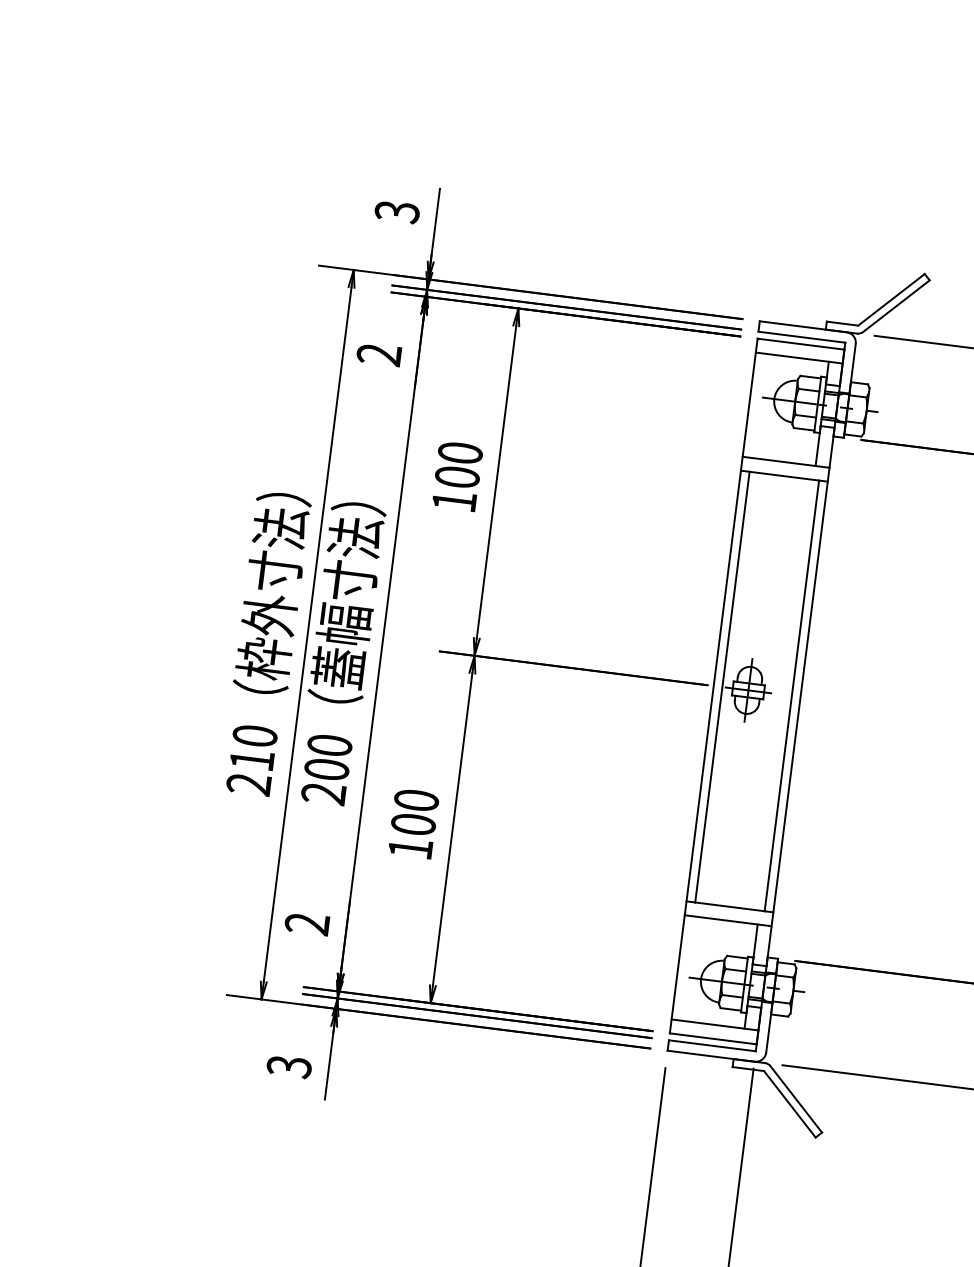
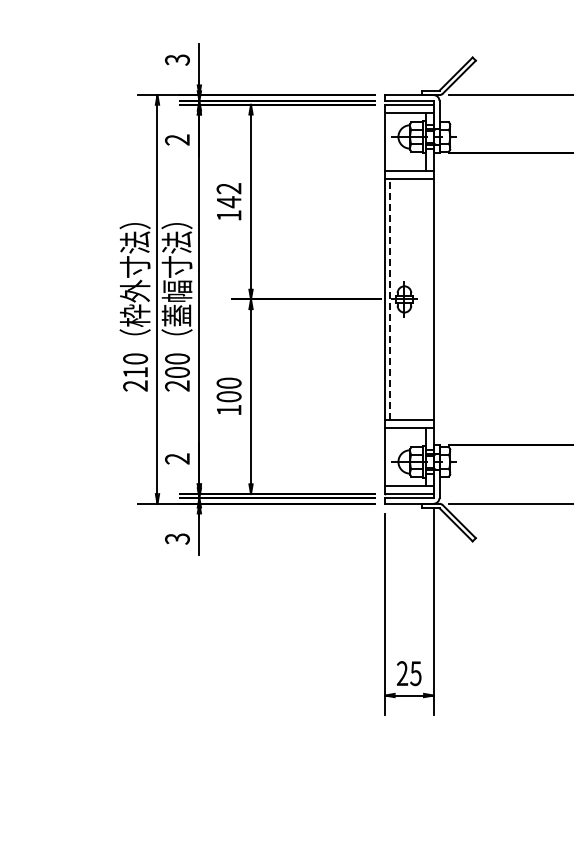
text: (457, 465) -> (228, 195), 100 -> 142
line: (721, 687) -> (389, 299), solid -> dashed
line: (791, 695) -> (428, 299), removed

